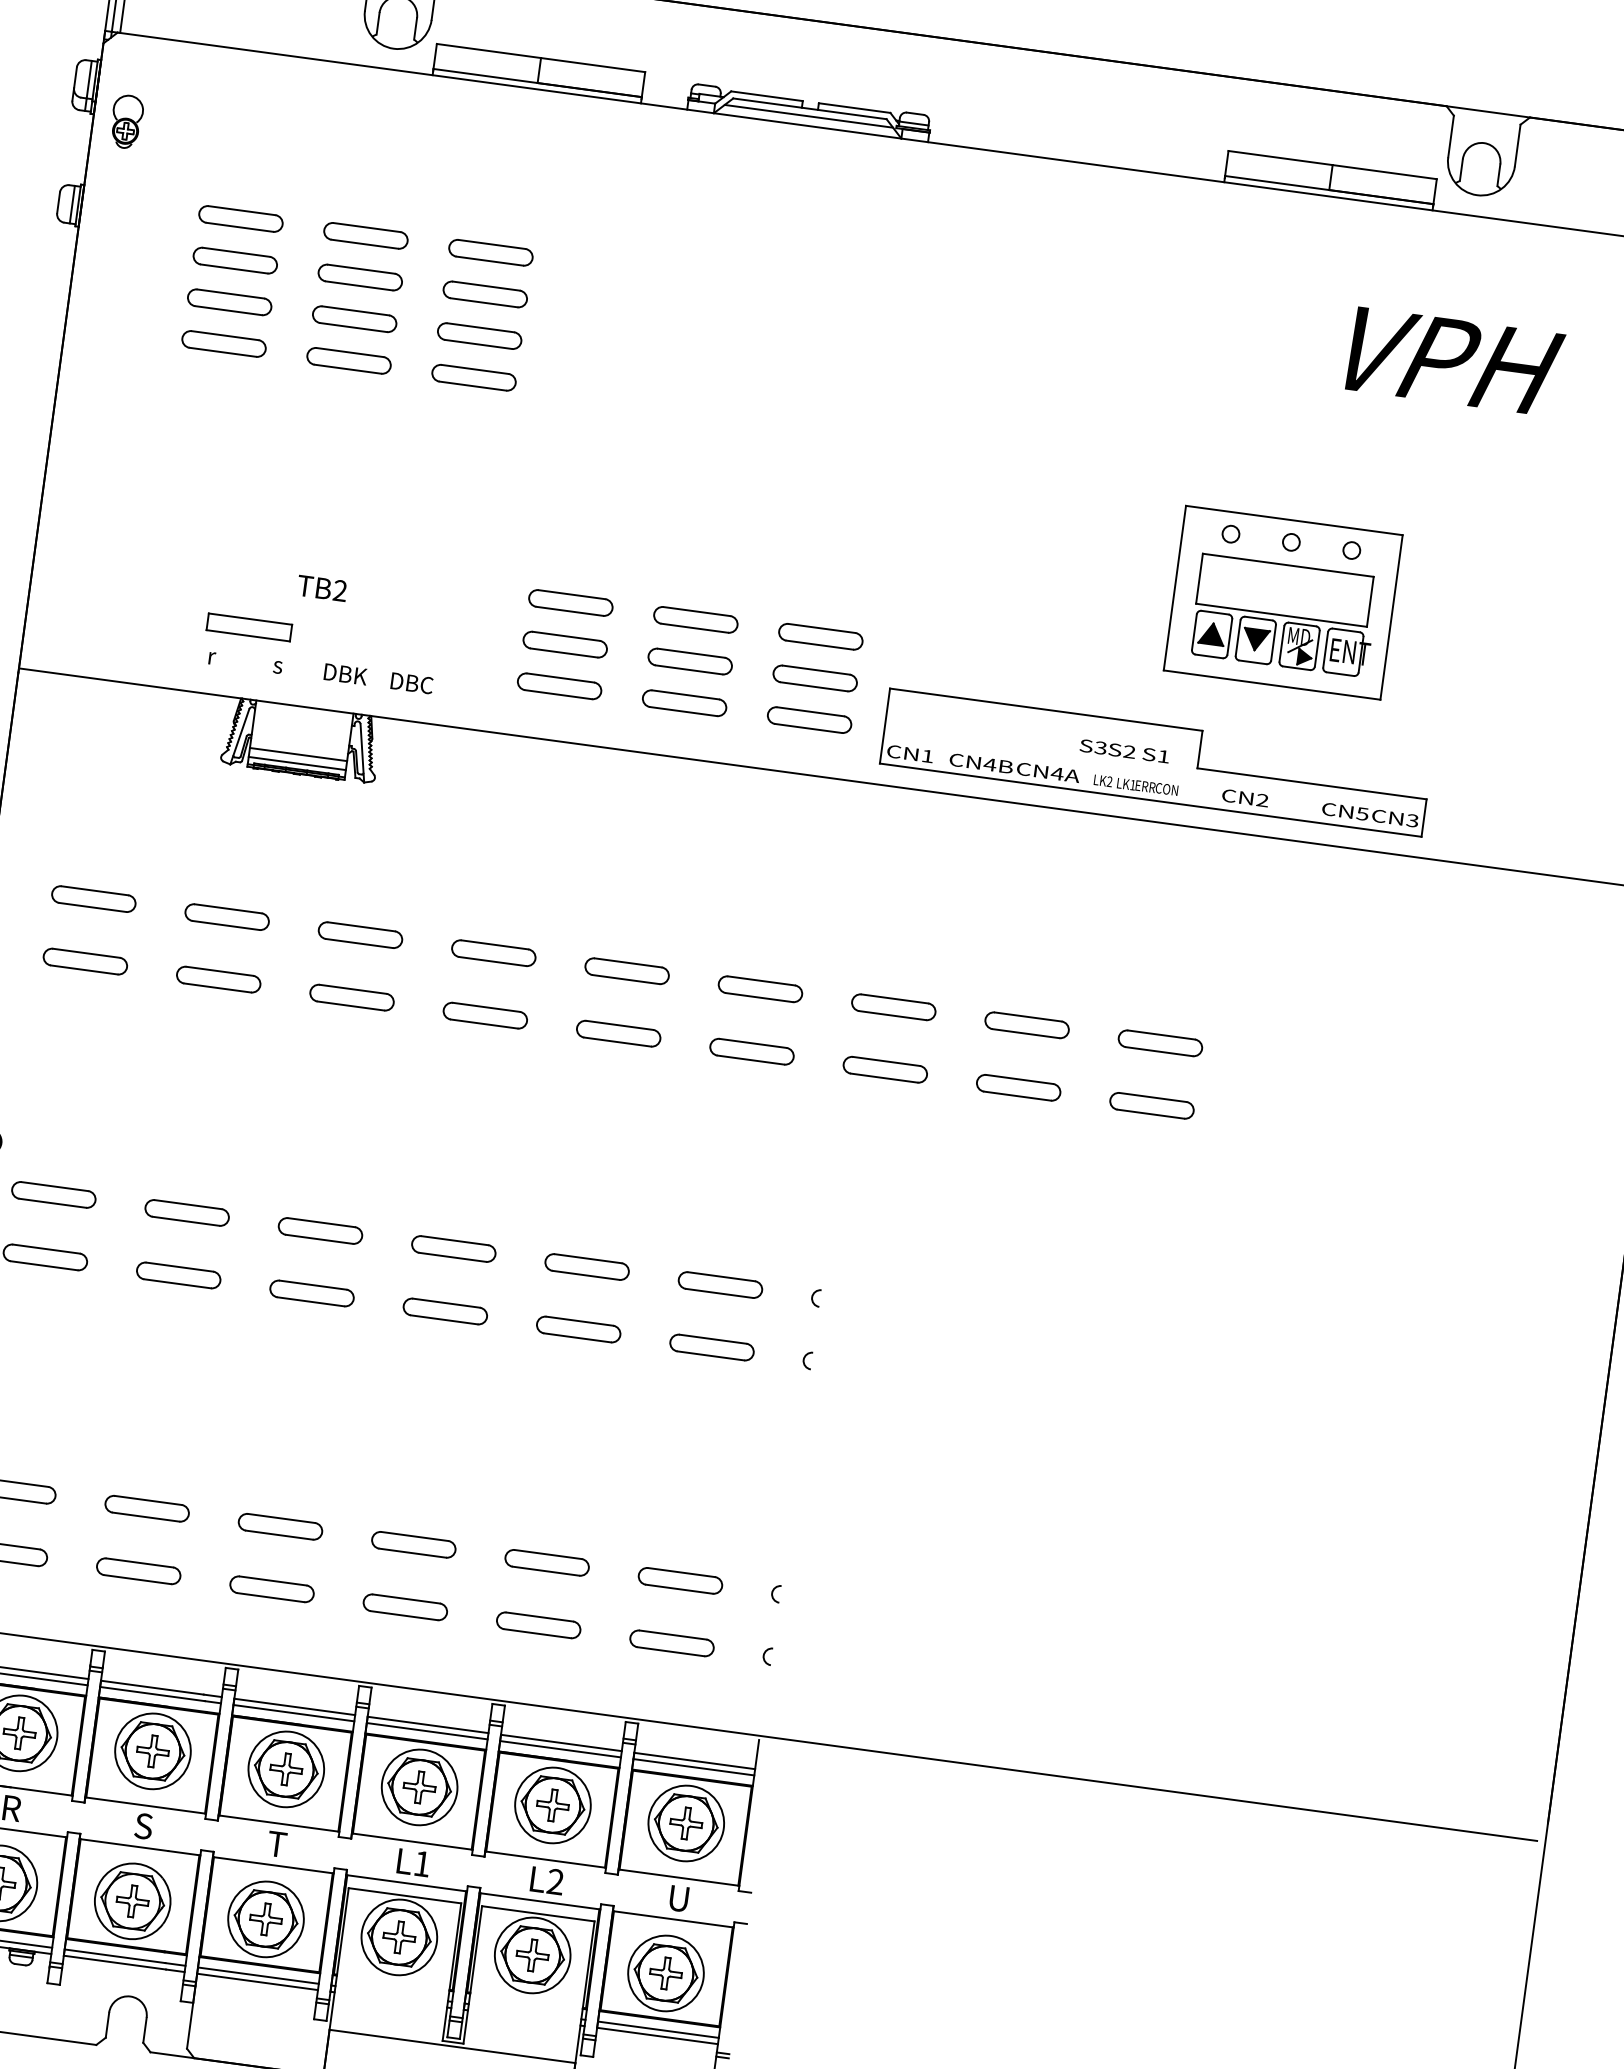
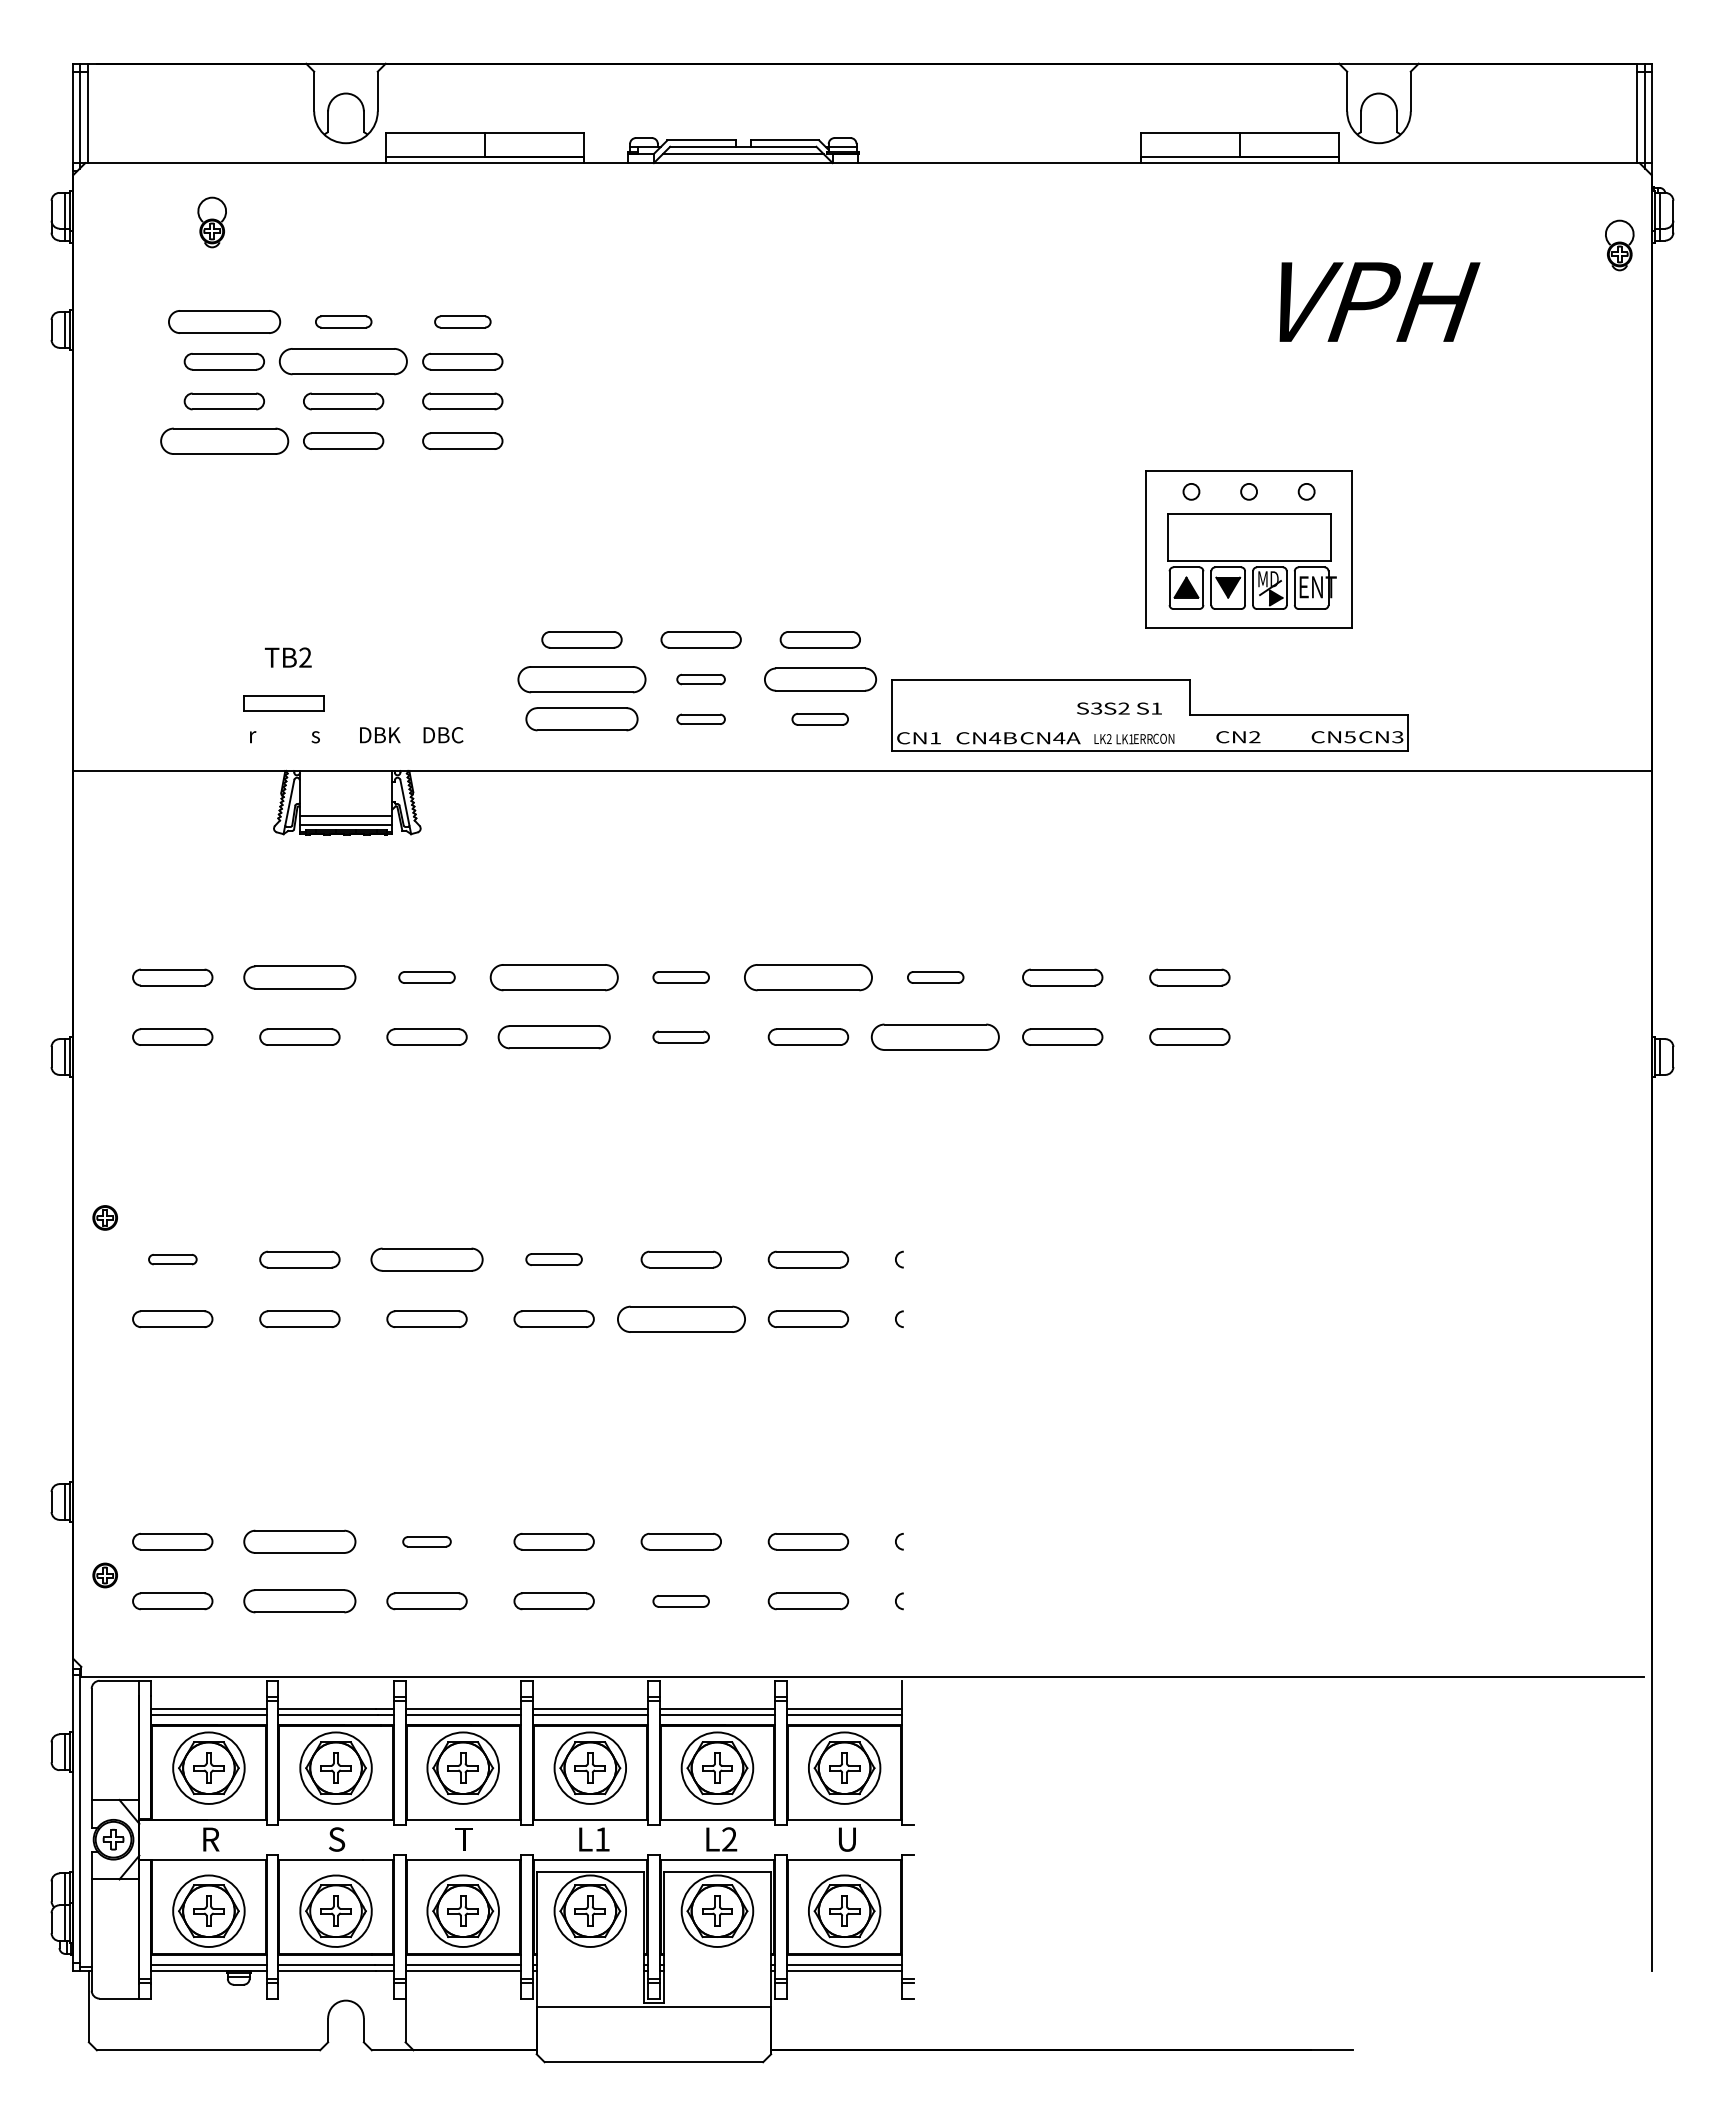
part: (126, 121) -> (211, 222), moved
part: (240, 218) -> (223, 321), size x1.4
part: (365, 235) -> (343, 321), size x0.7
part: (490, 252) -> (462, 321), size x0.7
part: (360, 277) -> (343, 361), size x1.6
part: (223, 343) -> (223, 440), size x1.6
text: (322, 588) -> (288, 657), moved
part: (564, 644) -> (581, 679), size x1.6
part: (689, 661) -> (700, 679), size x0.6
part: (814, 678) -> (819, 679), size x1.4
part: (559, 686) -> (581, 719), size x1.4
part: (683, 703) -> (700, 719), size x0.6
part: (808, 720) -> (819, 719), size x0.7
part: (226, 917) -> (299, 977), size x1.4
part: (359, 935) -> (426, 977), size x0.7
part: (493, 953) -> (553, 977), size x1.6
part: (626, 971) -> (680, 977), size x0.7
part: (760, 989) -> (808, 977), size x1.6
part: (893, 1007) -> (935, 977), size x0.7
part: (484, 1014) -> (553, 1036), size x1.4
part: (617, 1032) -> (680, 1036), size x0.7
part: (885, 1069) -> (935, 1036), size x1.6
part: (53, 1194) -> (172, 1259), size x0.6
part: (319, 1230) -> (426, 1259), size x1.4
part: (453, 1248) -> (553, 1259), size x0.7
part: (577, 1328) -> (680, 1318), size x1.6
part: (146, 1508) -> (299, 1541), size x1.4
part: (279, 1526) -> (426, 1541), size x0.6
part: (138, 1571) -> (299, 1601), size x1.4
part: (537, 1625) -> (680, 1601), size x0.7

